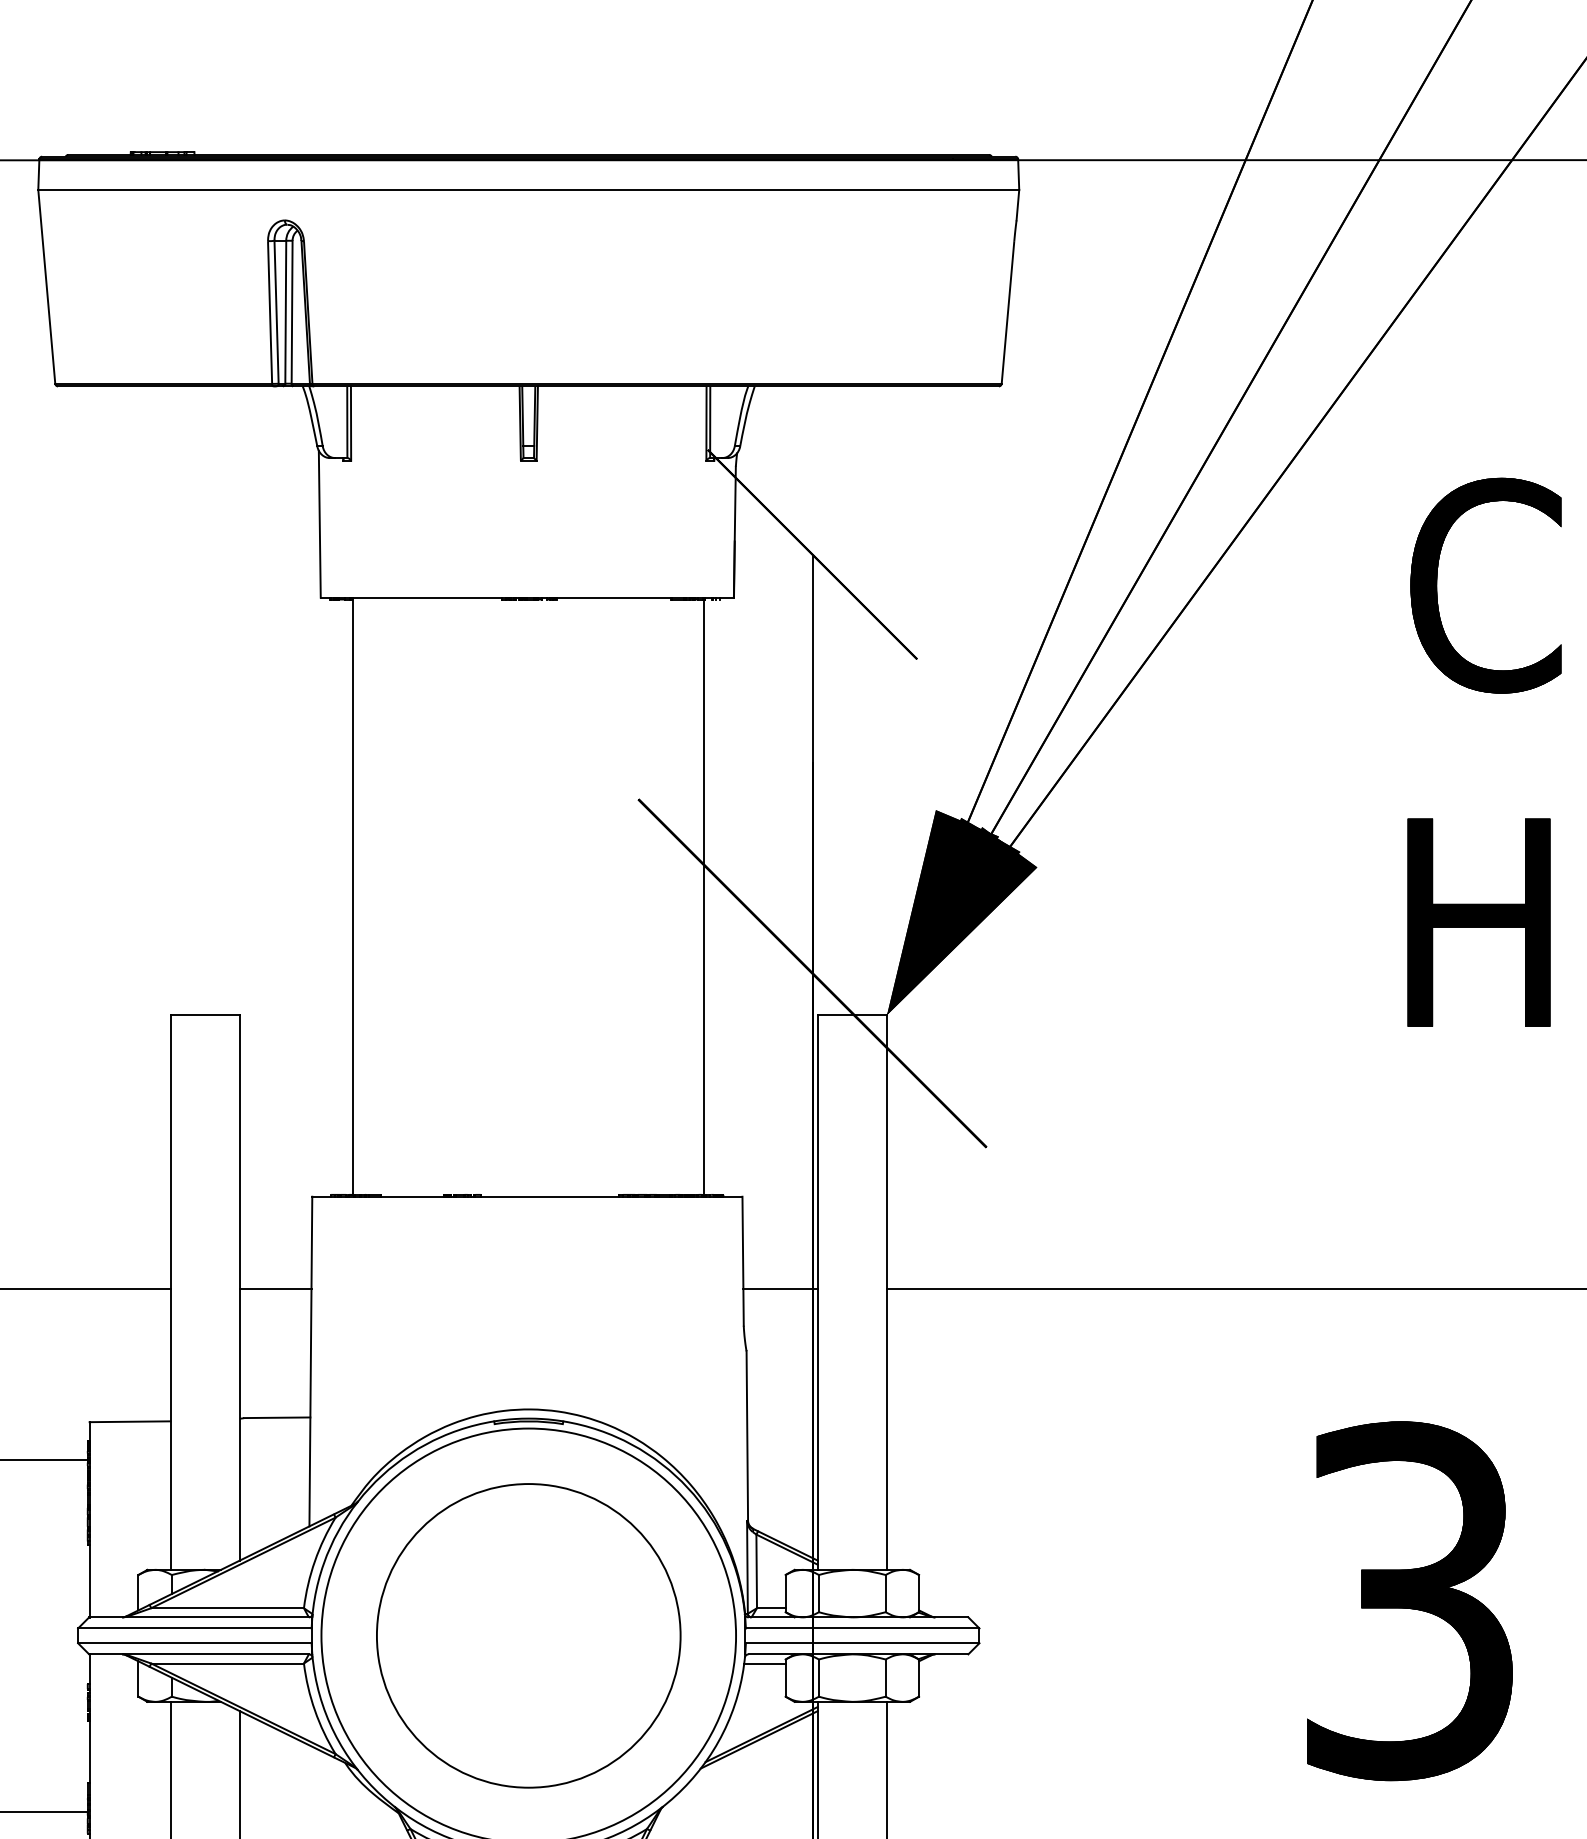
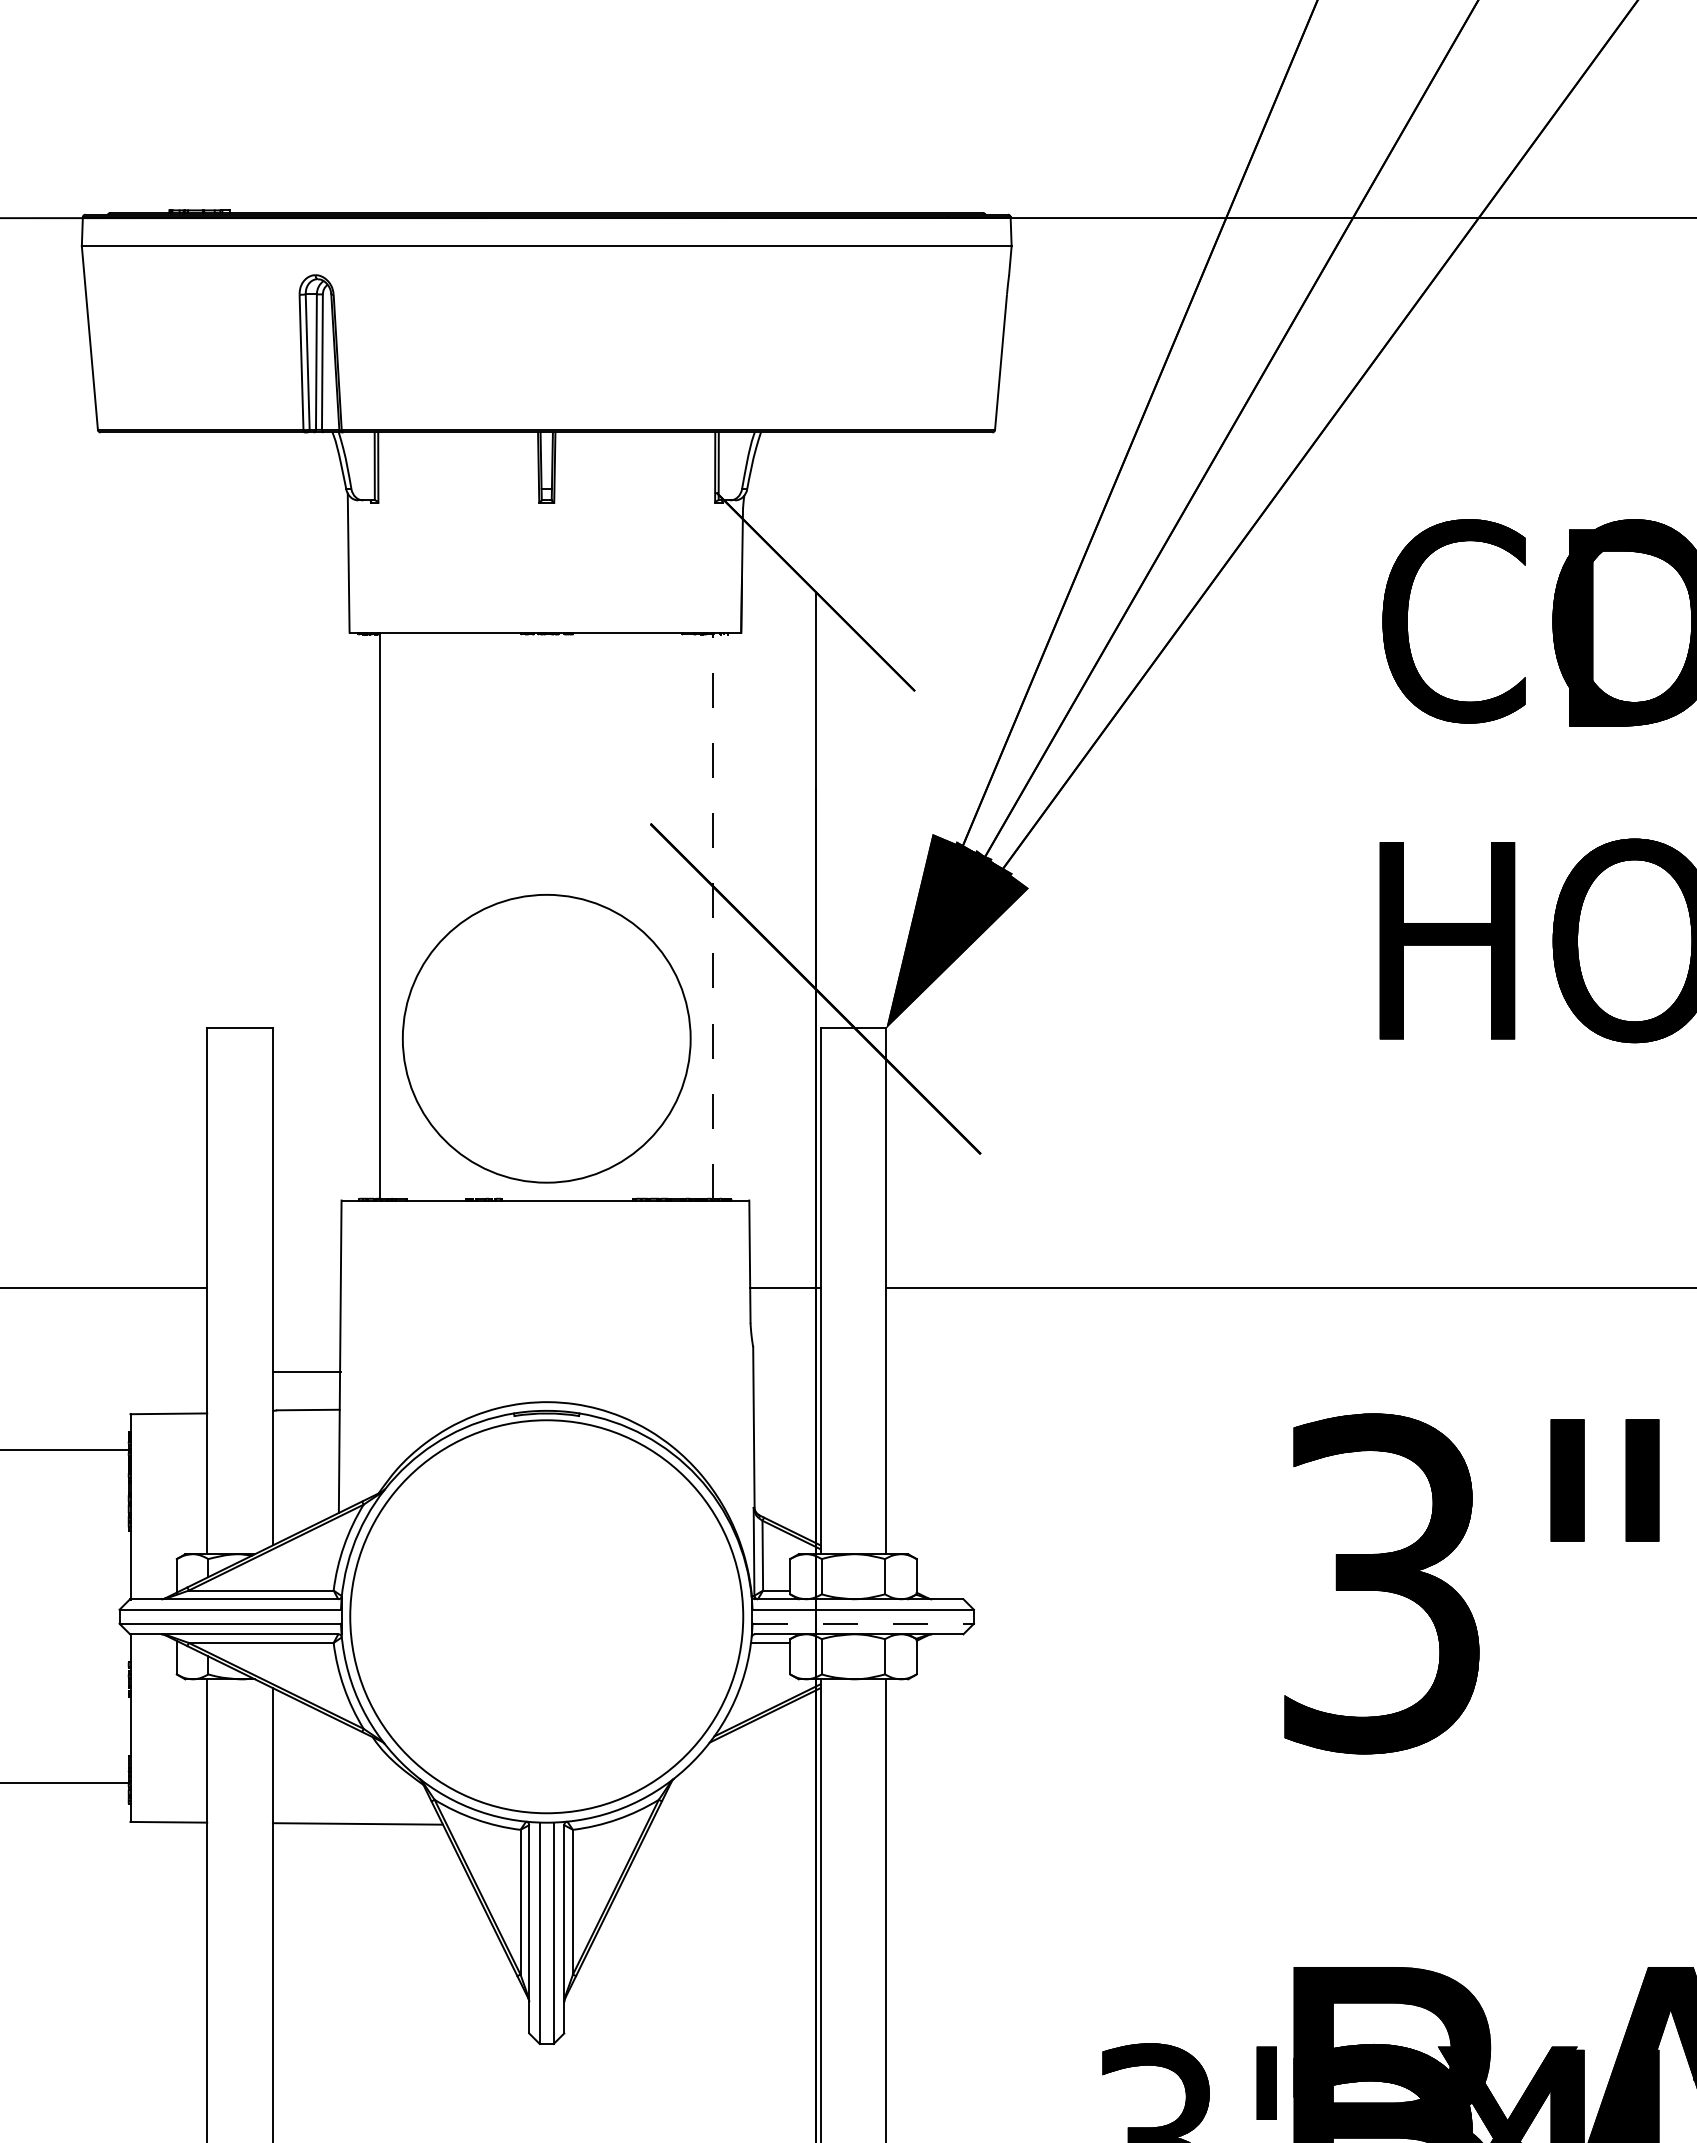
line: (704, 897) -> (713, 916), solid -> dashed
line: (275, 1288) -> (306, 1371), moved
circle: (528, 1635) -> (546, 1038), moved
line: (862, 1642) -> (863, 1623), solid -> dashed

